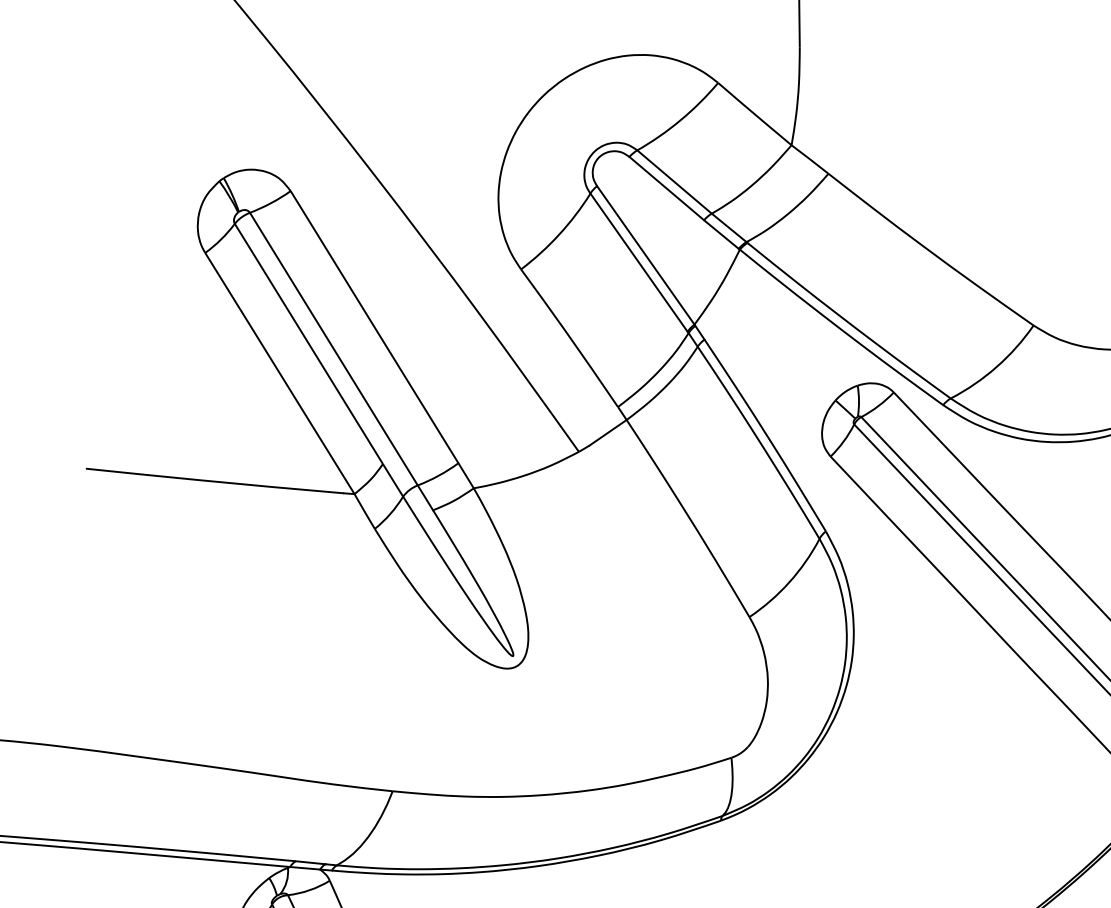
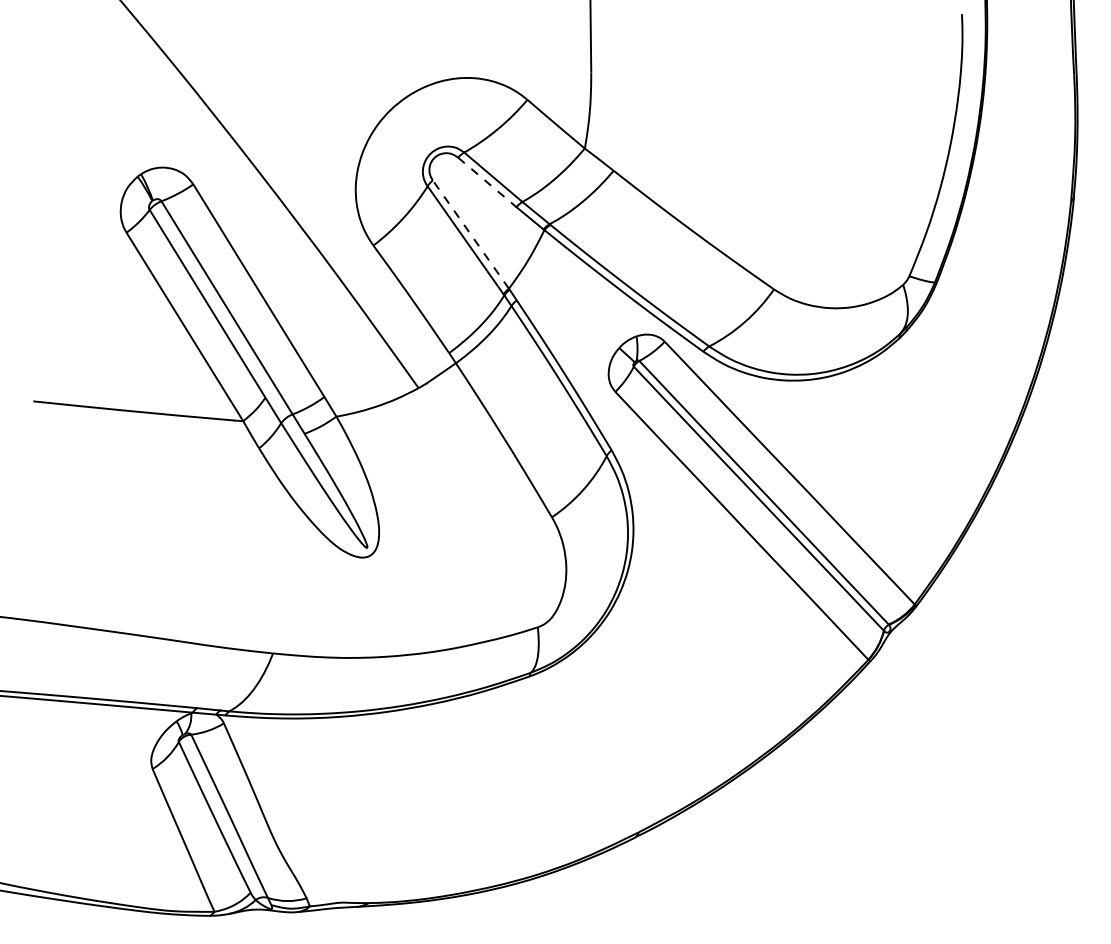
line: (667, 188) -> (487, 182), solid -> dashed
line: (645, 255) -> (470, 234), solid -> dashed

